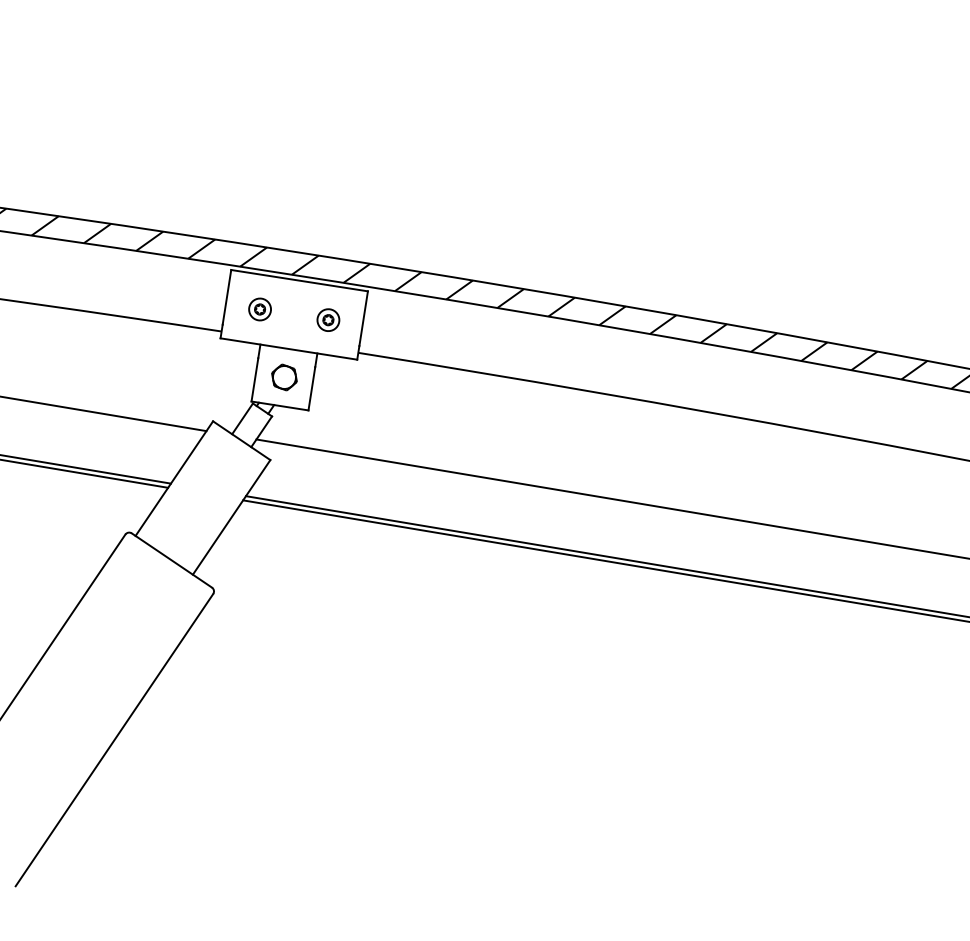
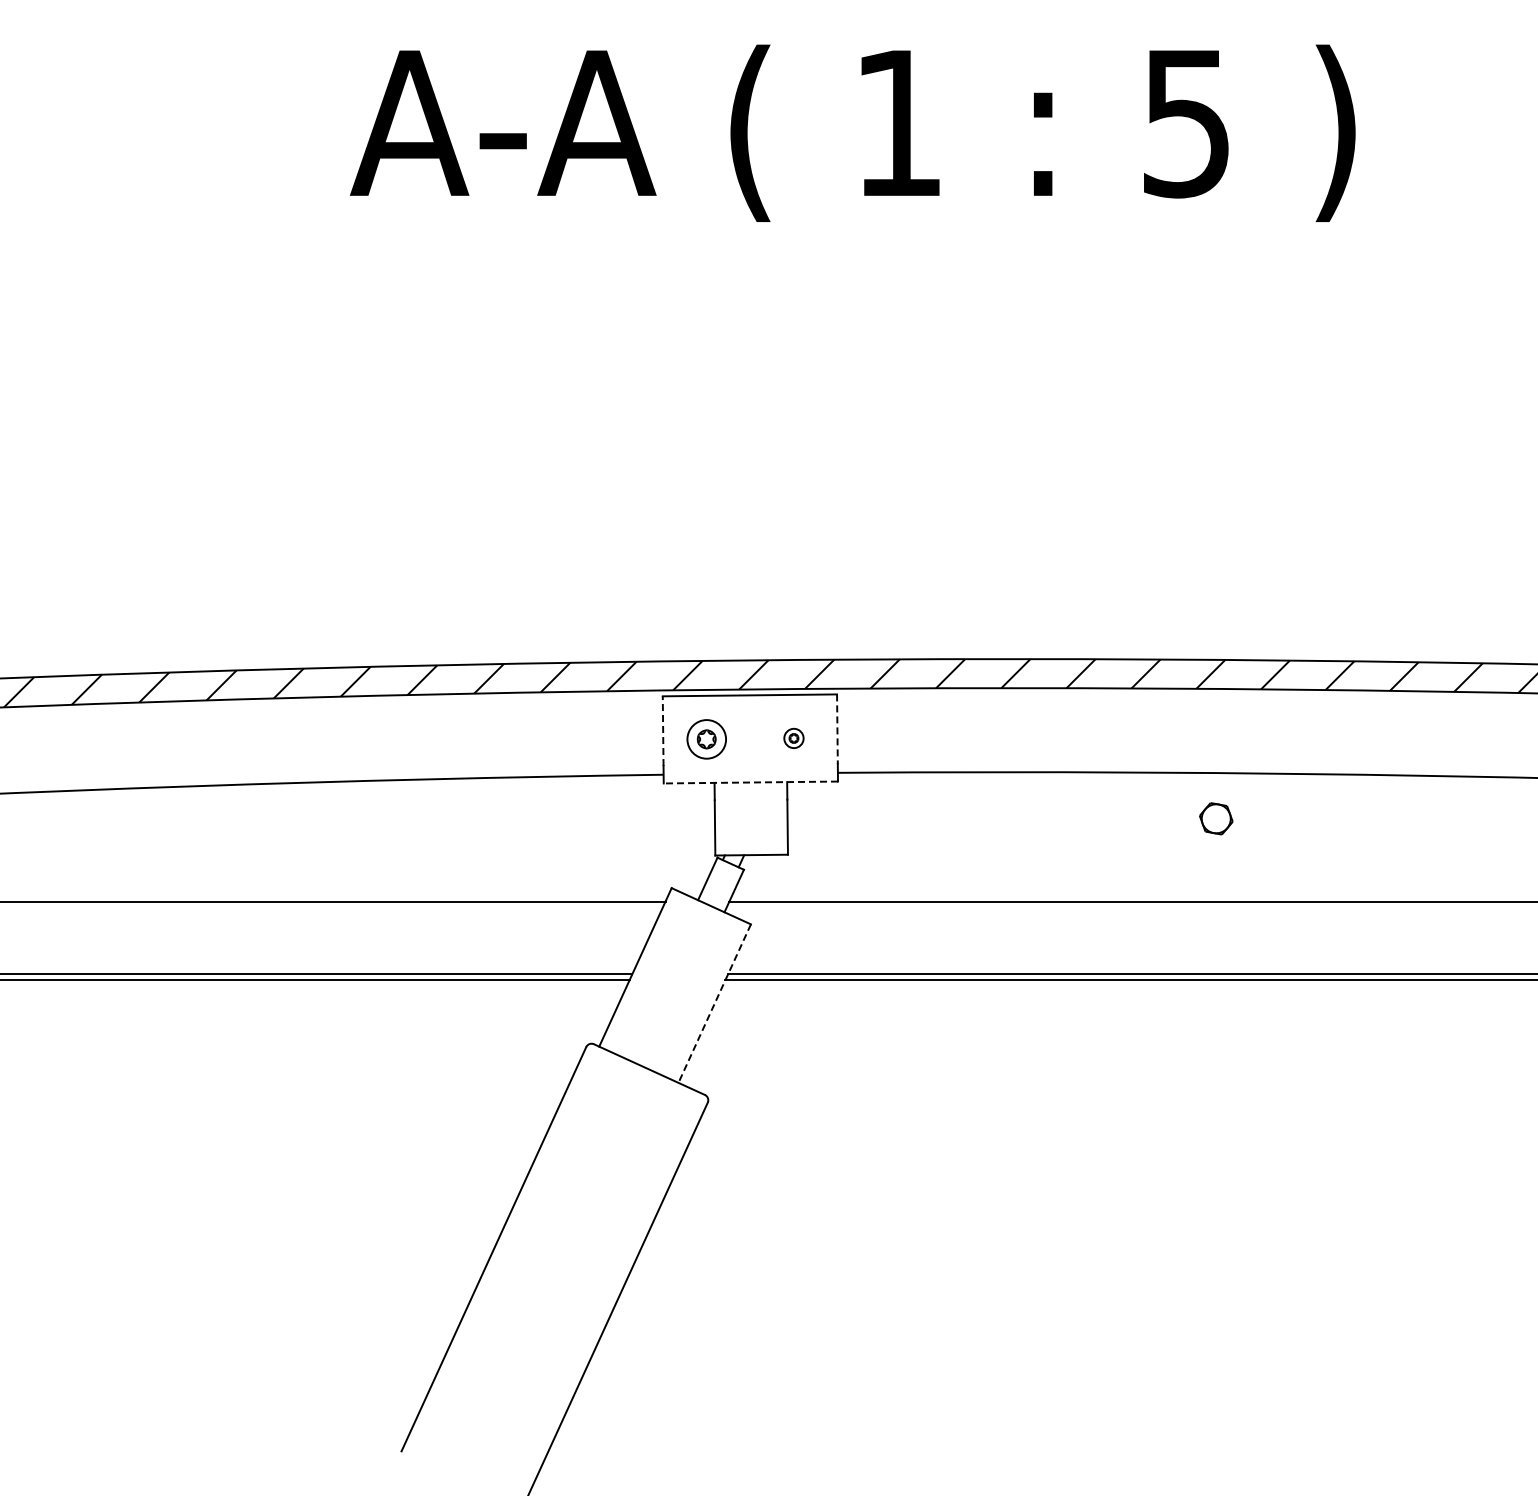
line: (227, 297) -> (663, 731), solid -> dashed
part: (259, 309) -> (706, 739), size x1.4
line: (363, 318) -> (837, 729), solid -> dashed
part: (328, 320) -> (793, 738), size x0.7
line: (288, 348) -> (750, 782), solid -> dashed
part: (284, 377) -> (1216, 818), moved
line: (231, 518) -> (714, 1004), solid -> dashed

